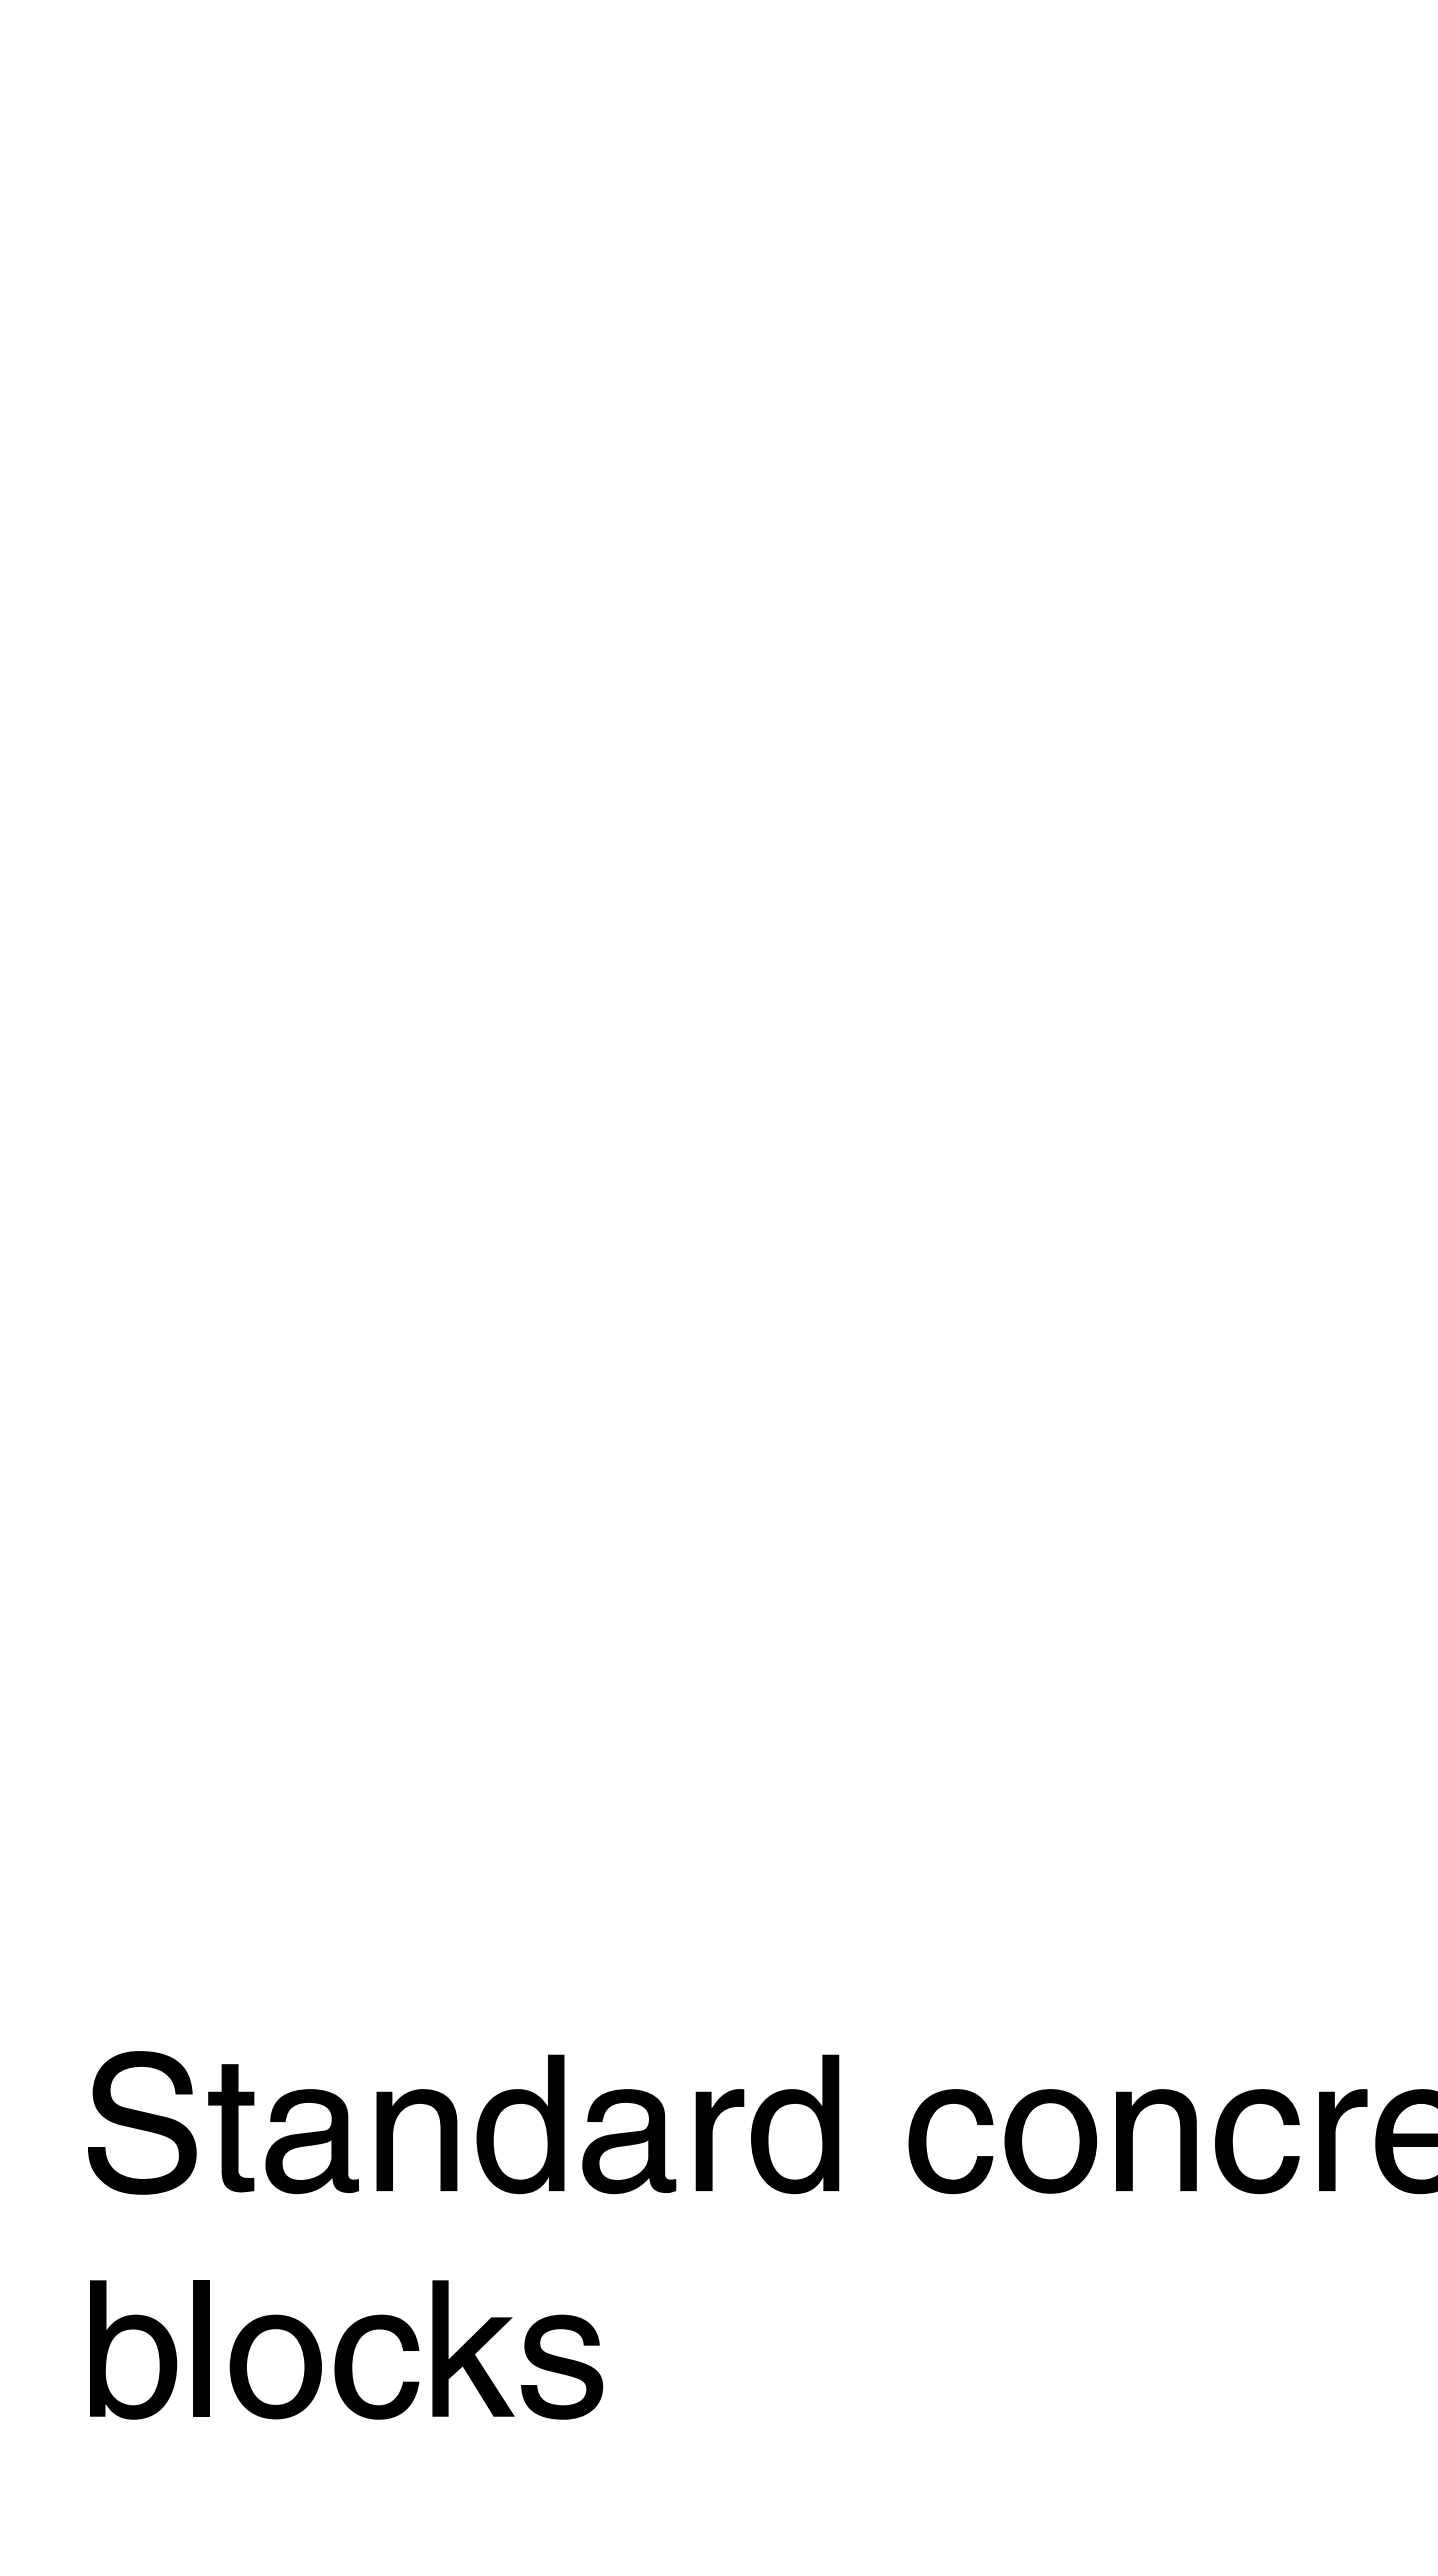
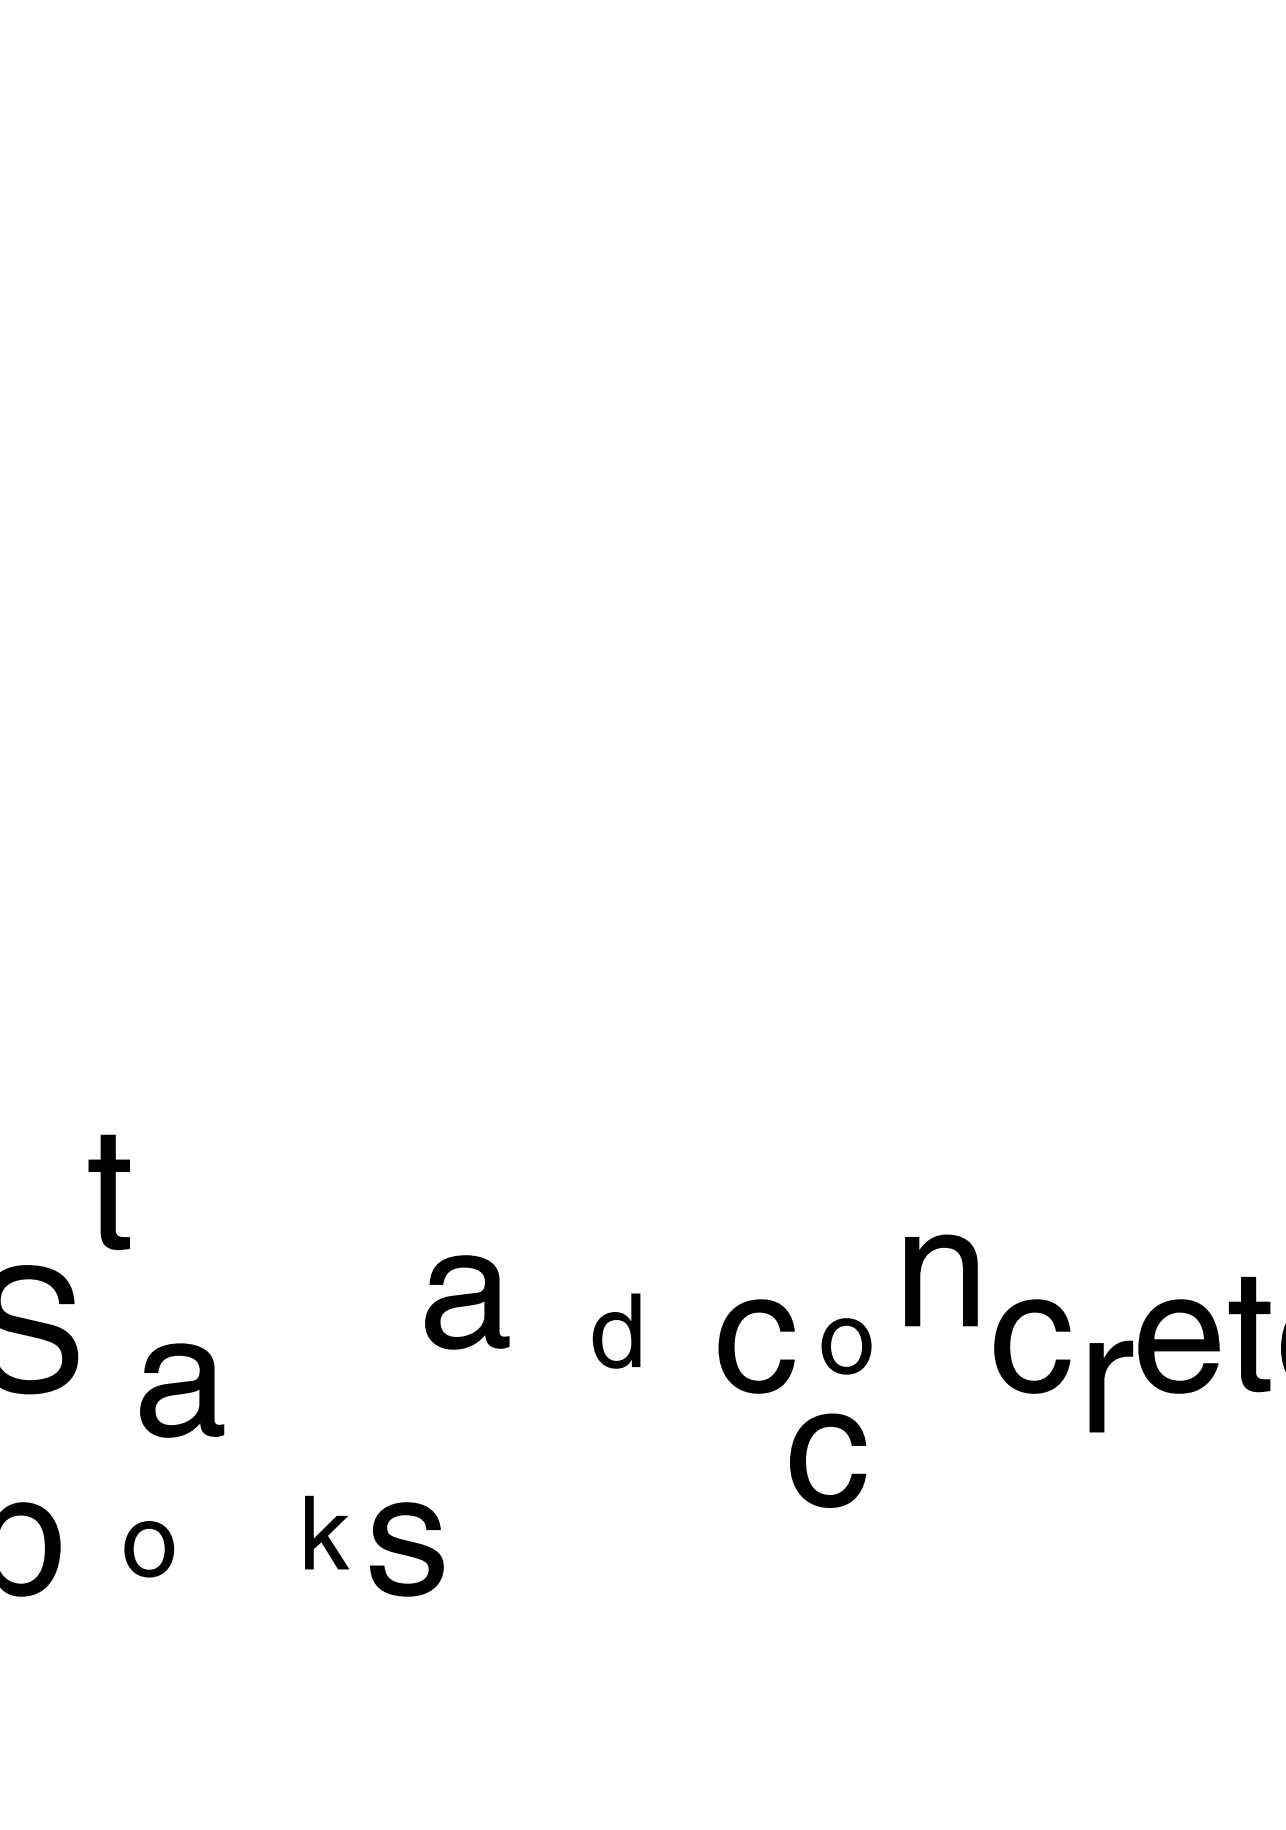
part: (520, 2124) -> (369, 1331), removed
part: (795, 2124) -> (616, 1331), size x0.6
part: (231, 2128) -> (109, 1192), moved
part: (1132, 2139) -> (919, 1279), moved
part: (1335, 2139) -> (1104, 1386), moved
fill: (416, 2140) -> (275, 1345), removed
fill: (719, 2140) -> (548, 1345), removed
part: (311, 2141) -> (181, 1390), moved
part: (629, 2141) -> (467, 1302), moved
part: (1050, 2141) -> (846, 1346), size x0.6
part: (1006, 2262) -> (806, 1455), added
fill: (201, 2348) -> (82, 1532), removed
part: (473, 2348) -> (327, 1532), size x0.6
part: (275, 2366) -> (149, 1548), size x0.6
fill: (376, 2366) -> (239, 1548), removed

